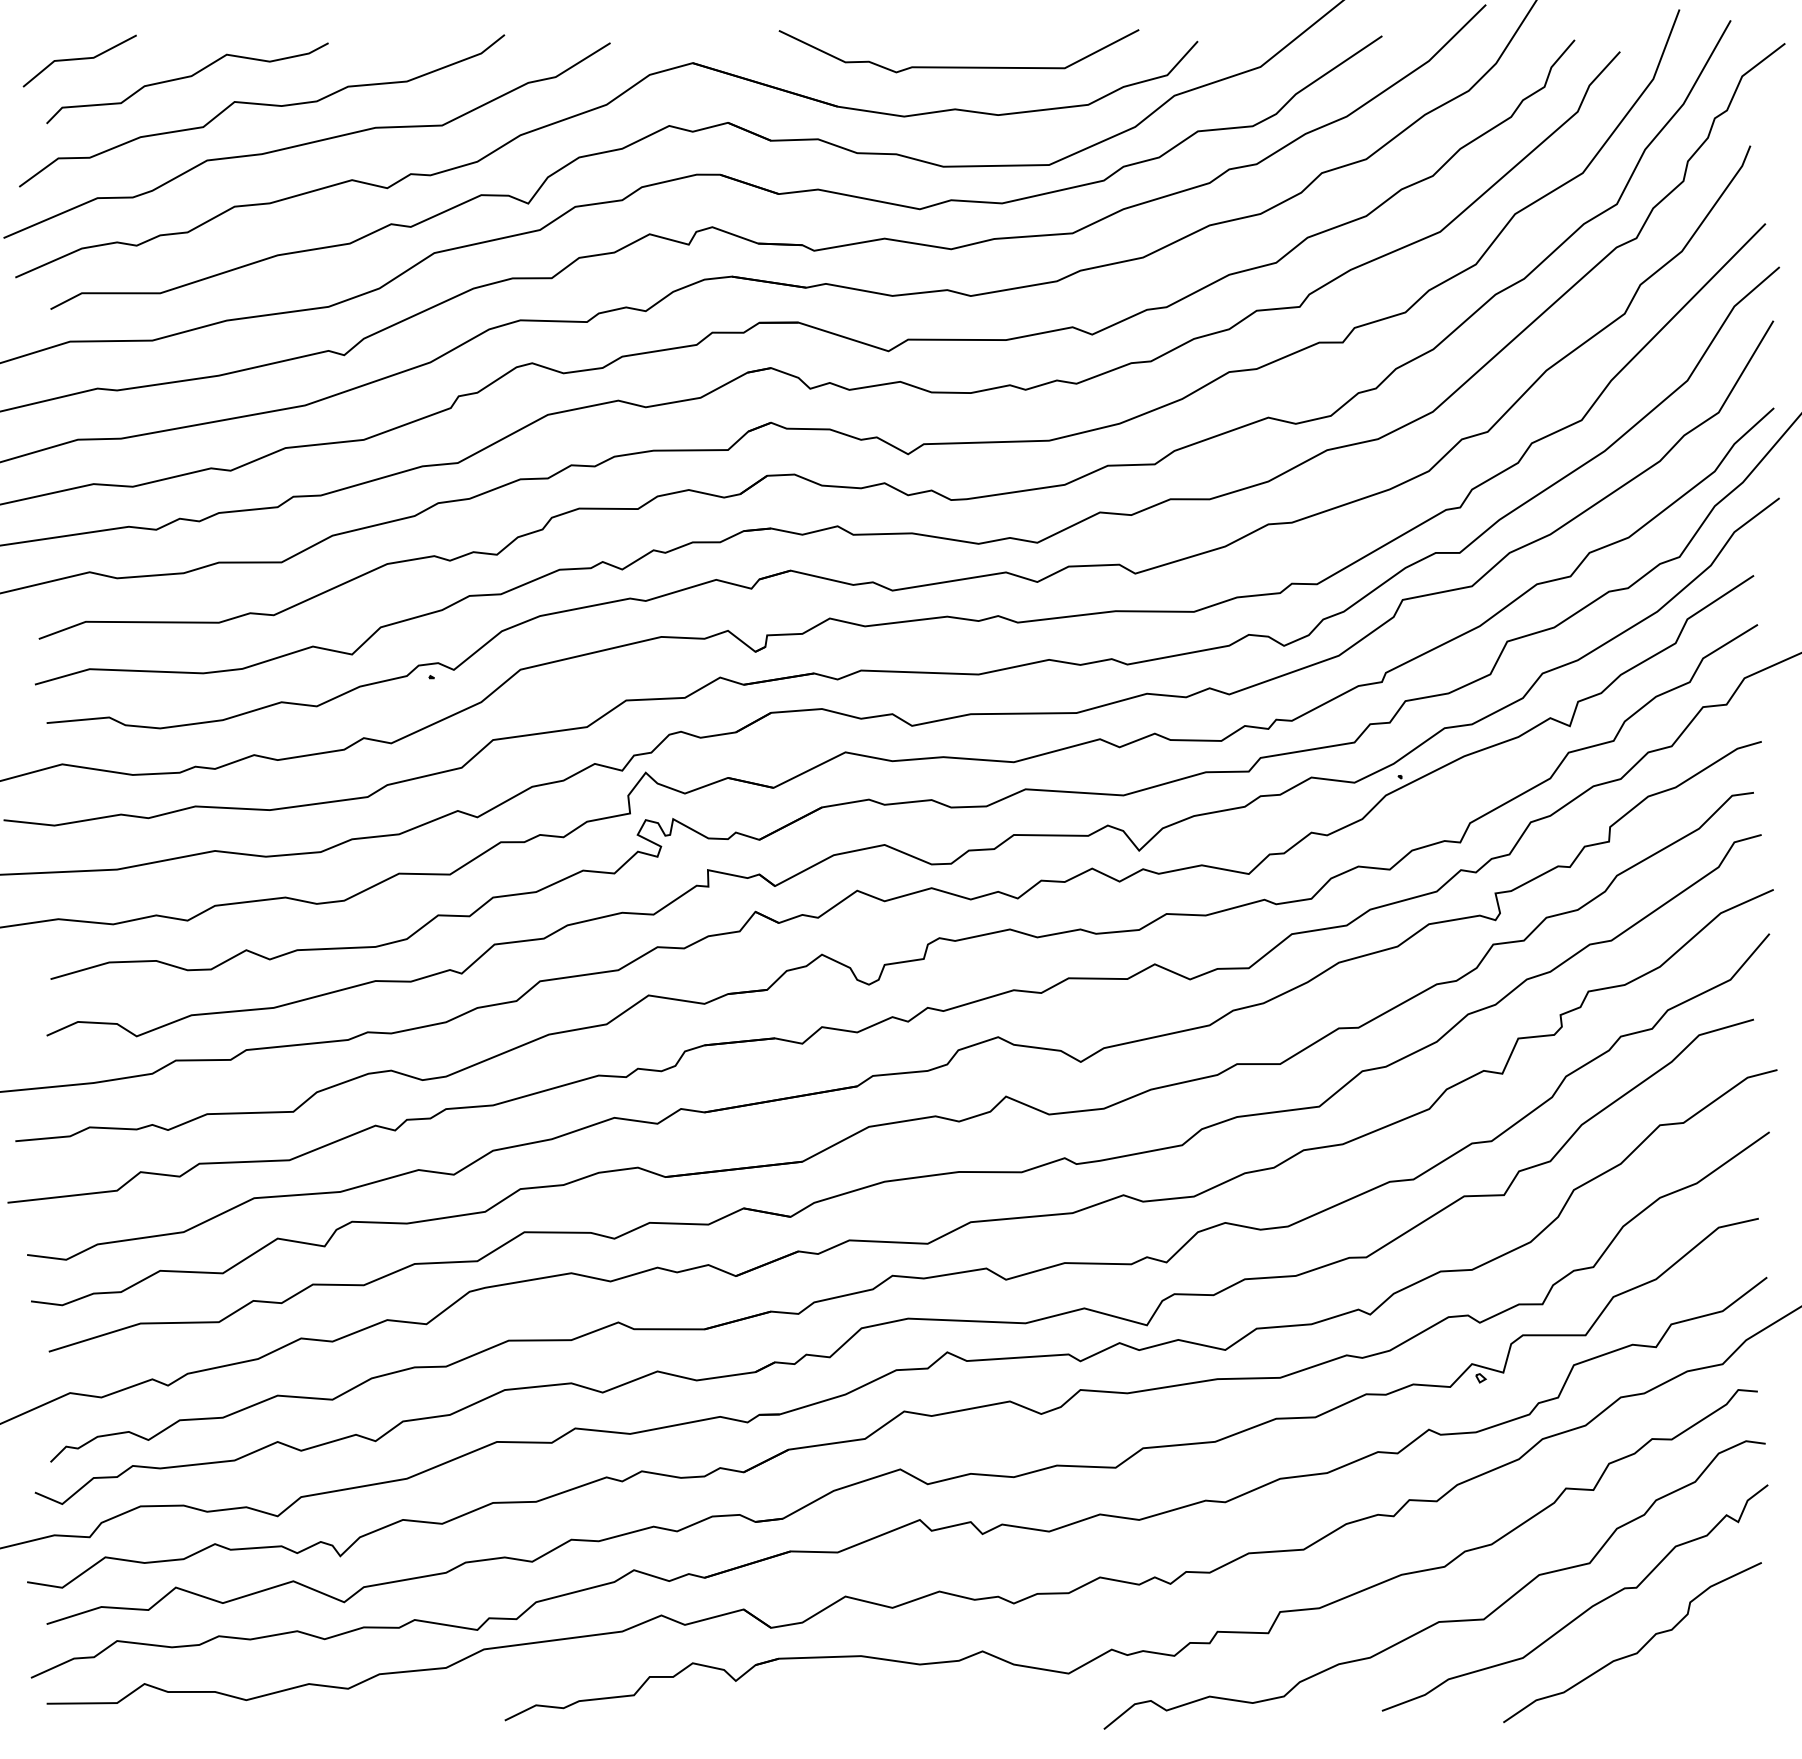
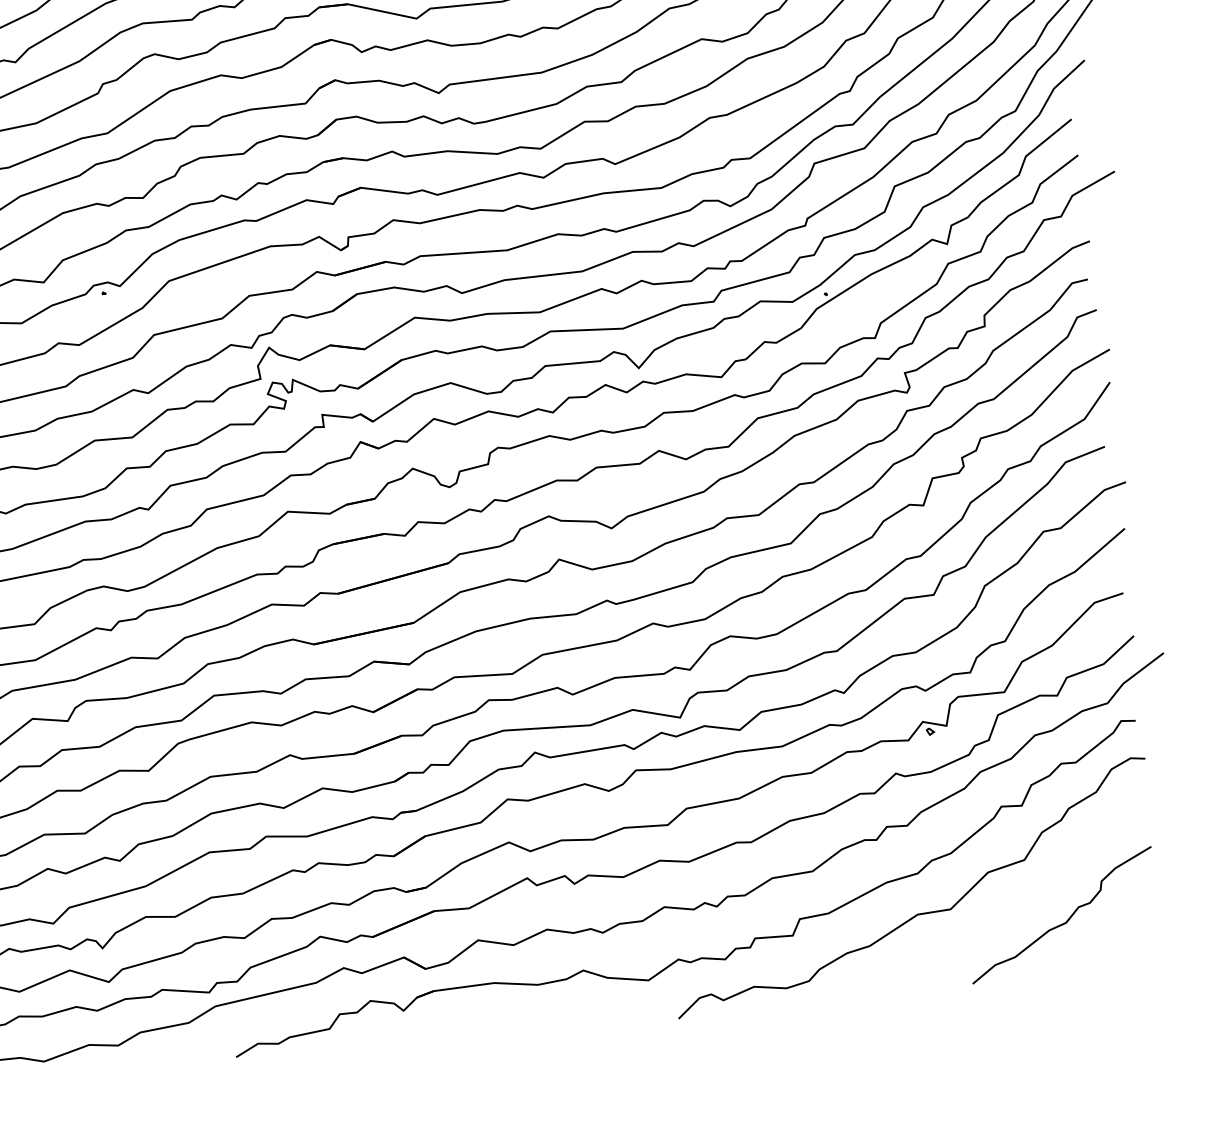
curve: (1583, 1611) -> (1023, 896), removed

